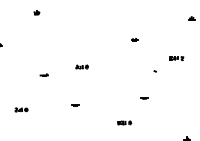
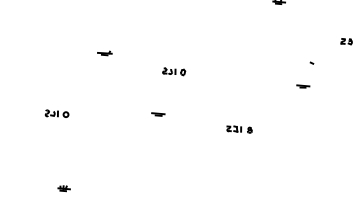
part: (81, 66) -> (173, 70), moved
part: (144, 98) -> (302, 86), moved
part: (124, 122) -> (239, 128), moved

